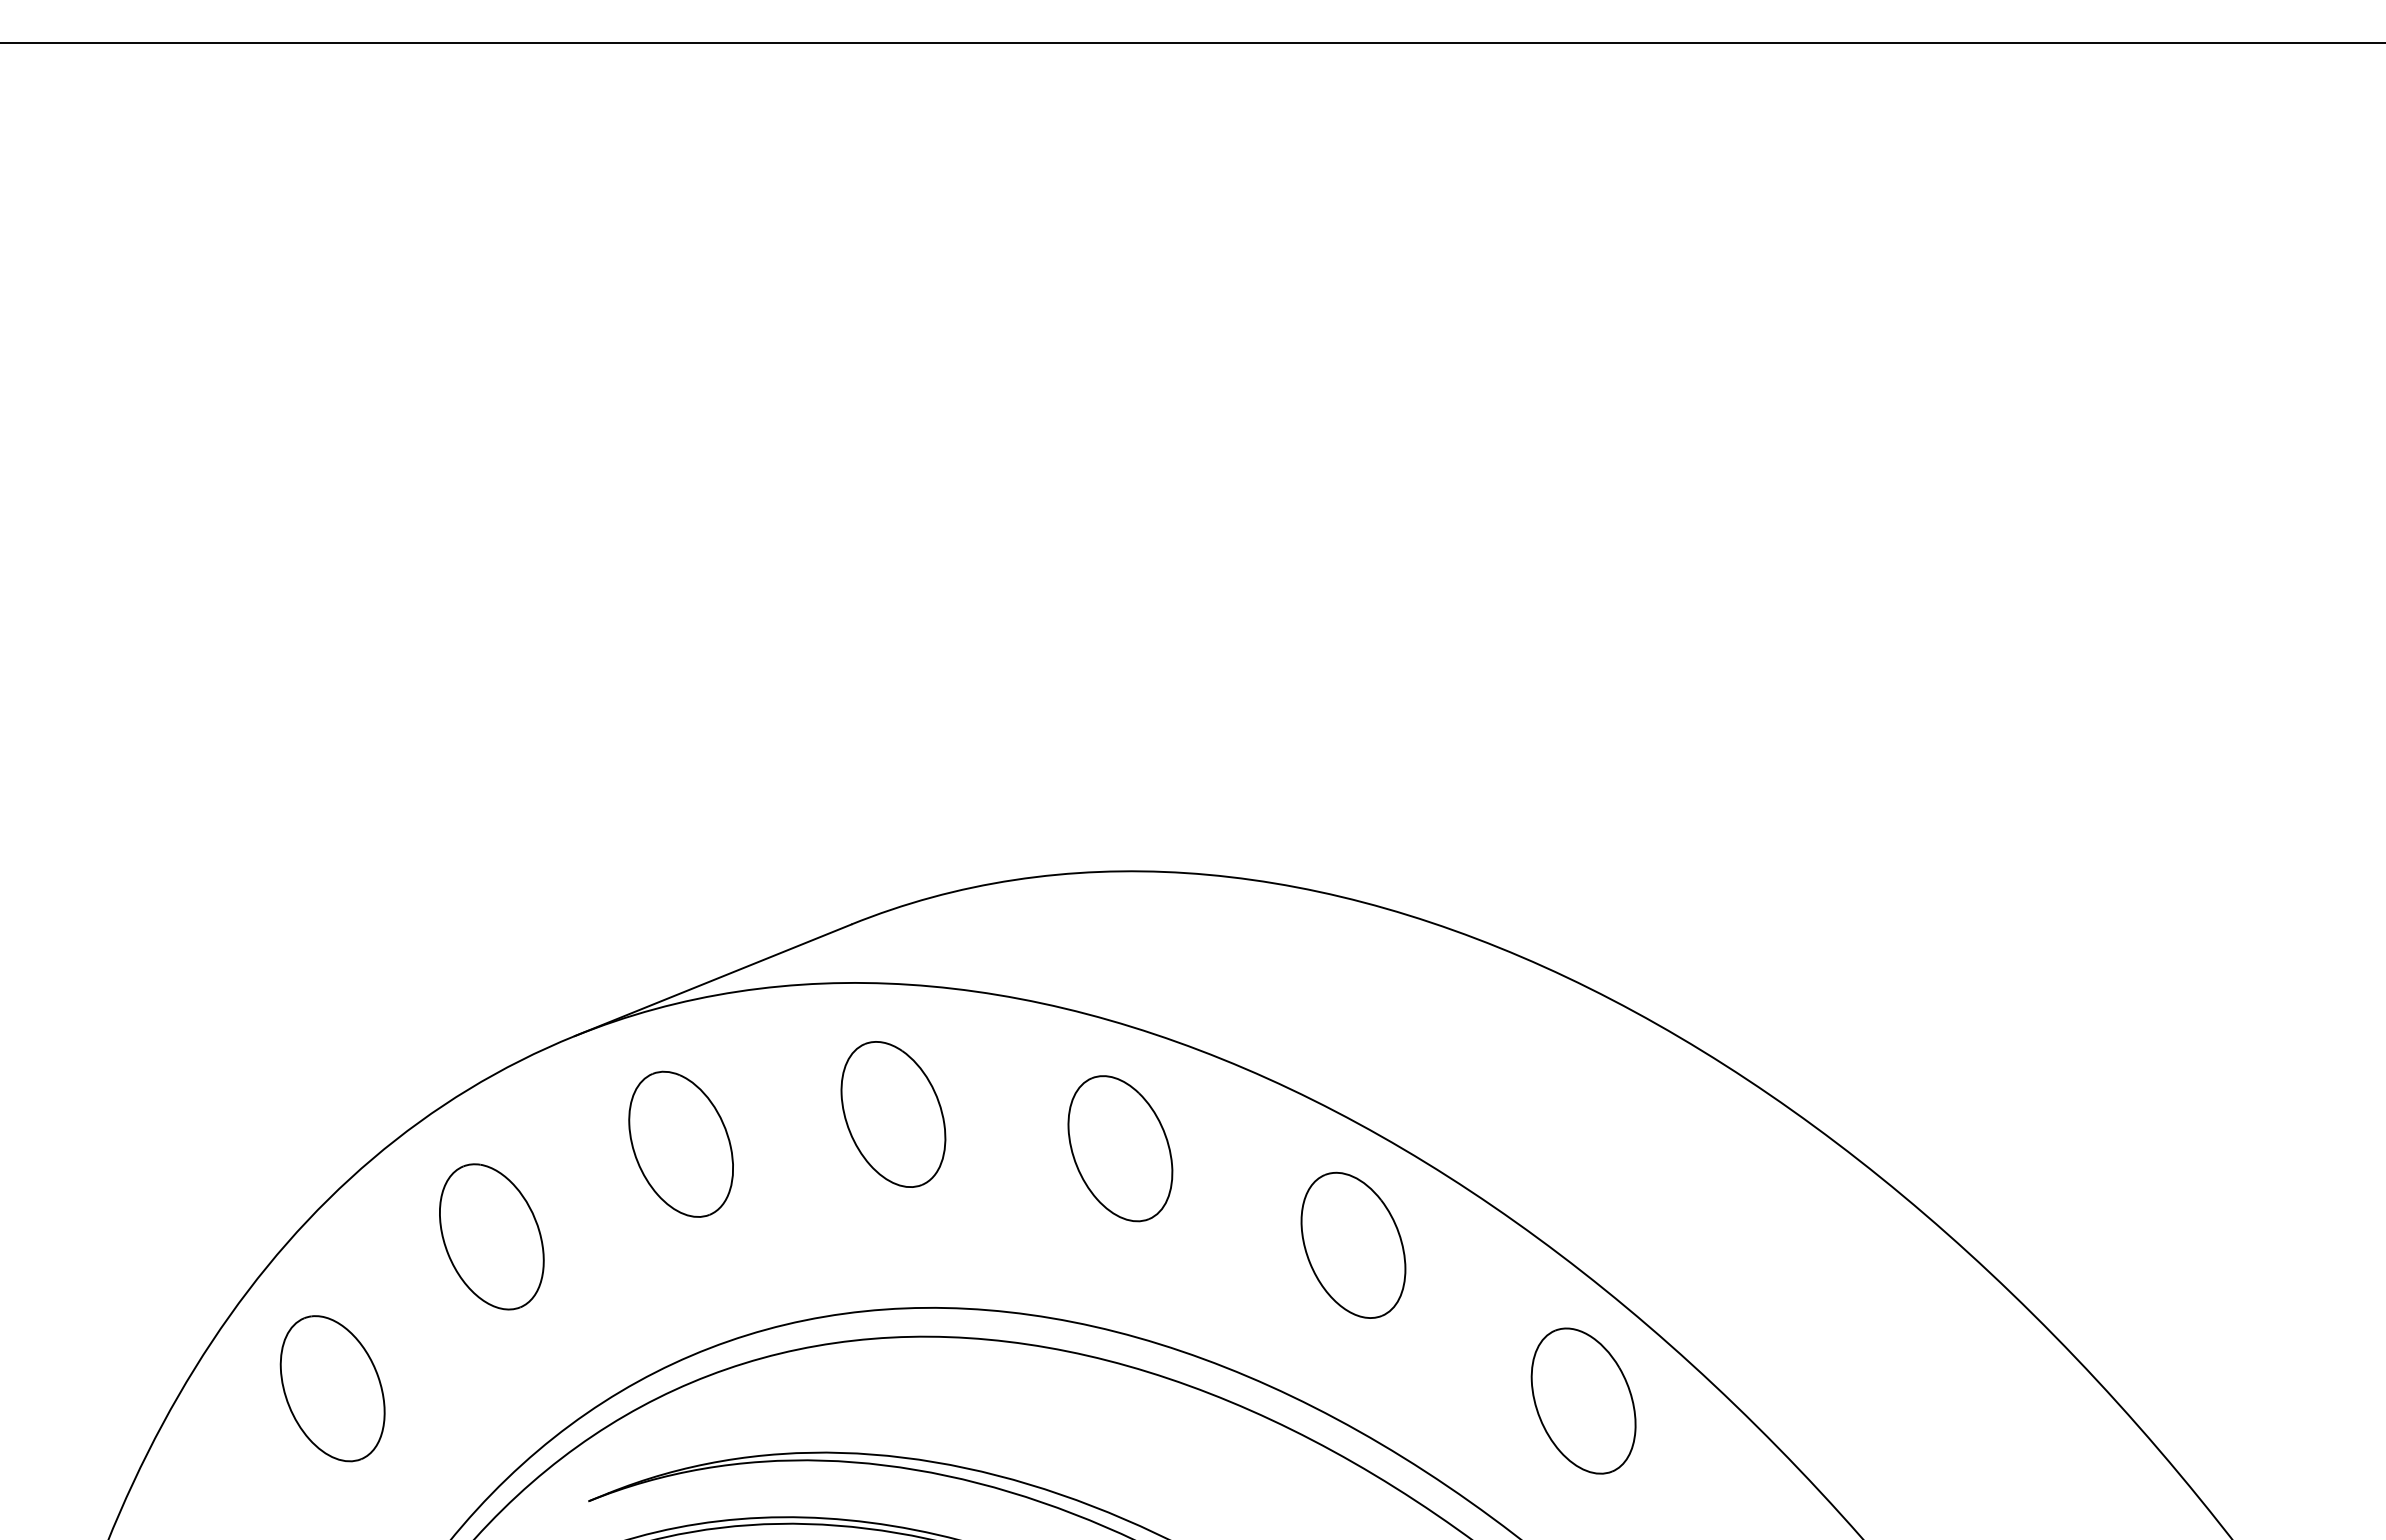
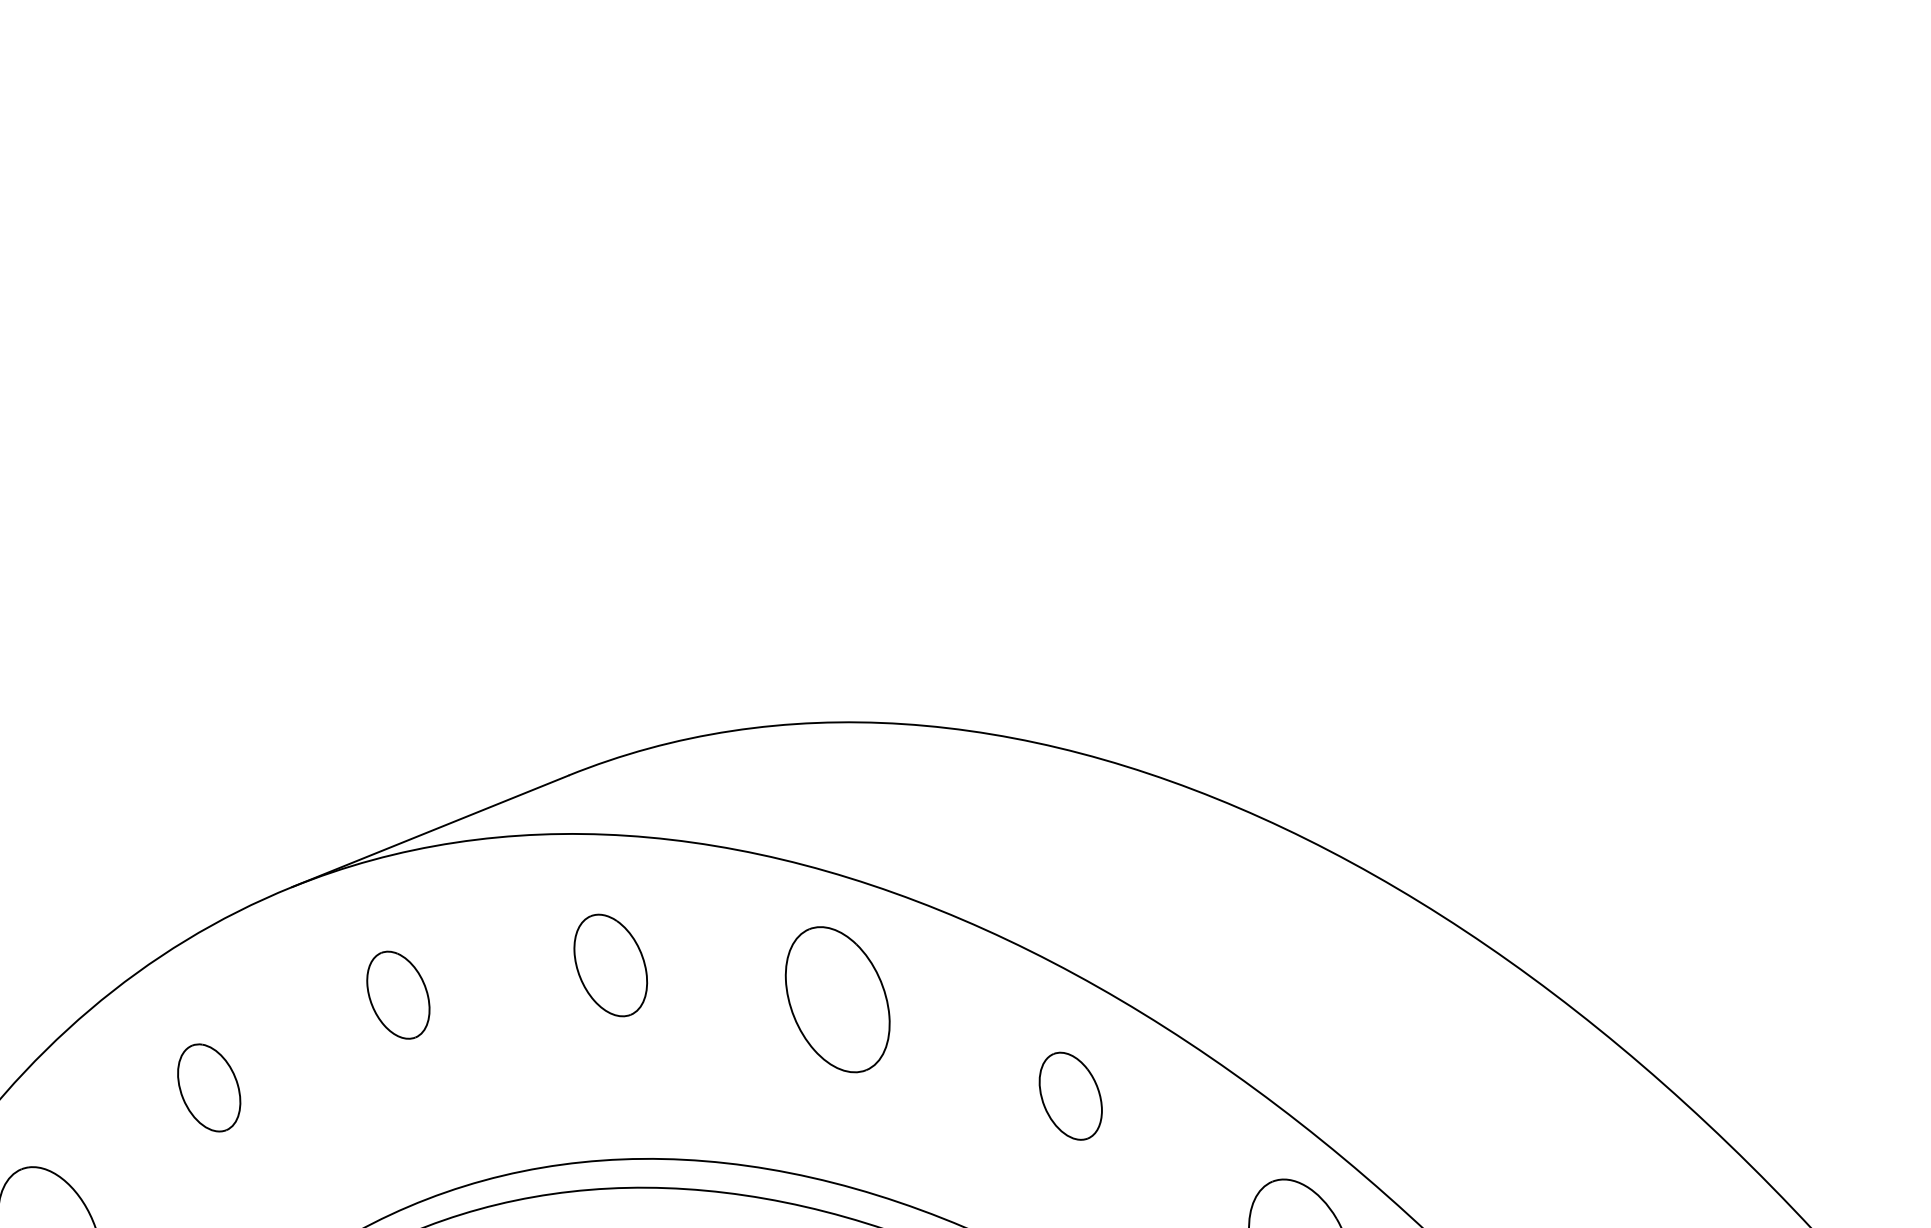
part: (893, 1114) -> (610, 965), size x0.7
part: (680, 1143) -> (397, 994), size x0.6
part: (491, 1236) -> (208, 1087), size x0.6
part: (1353, 1244) -> (1070, 1095), size x0.6

